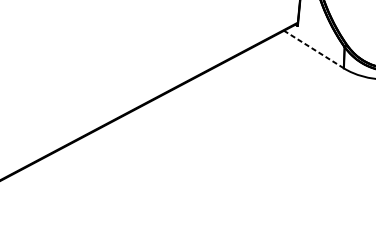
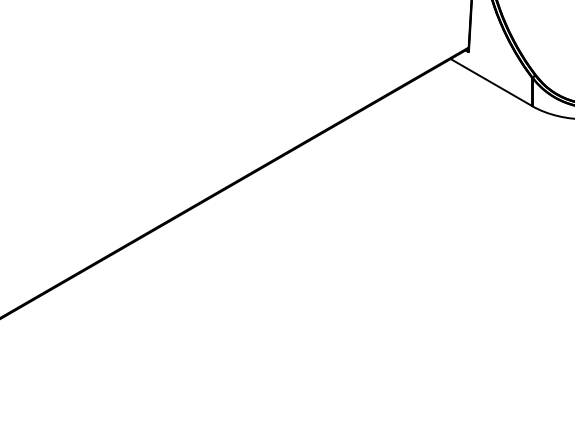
line: (313, 49) -> (491, 82), dashed -> solid

